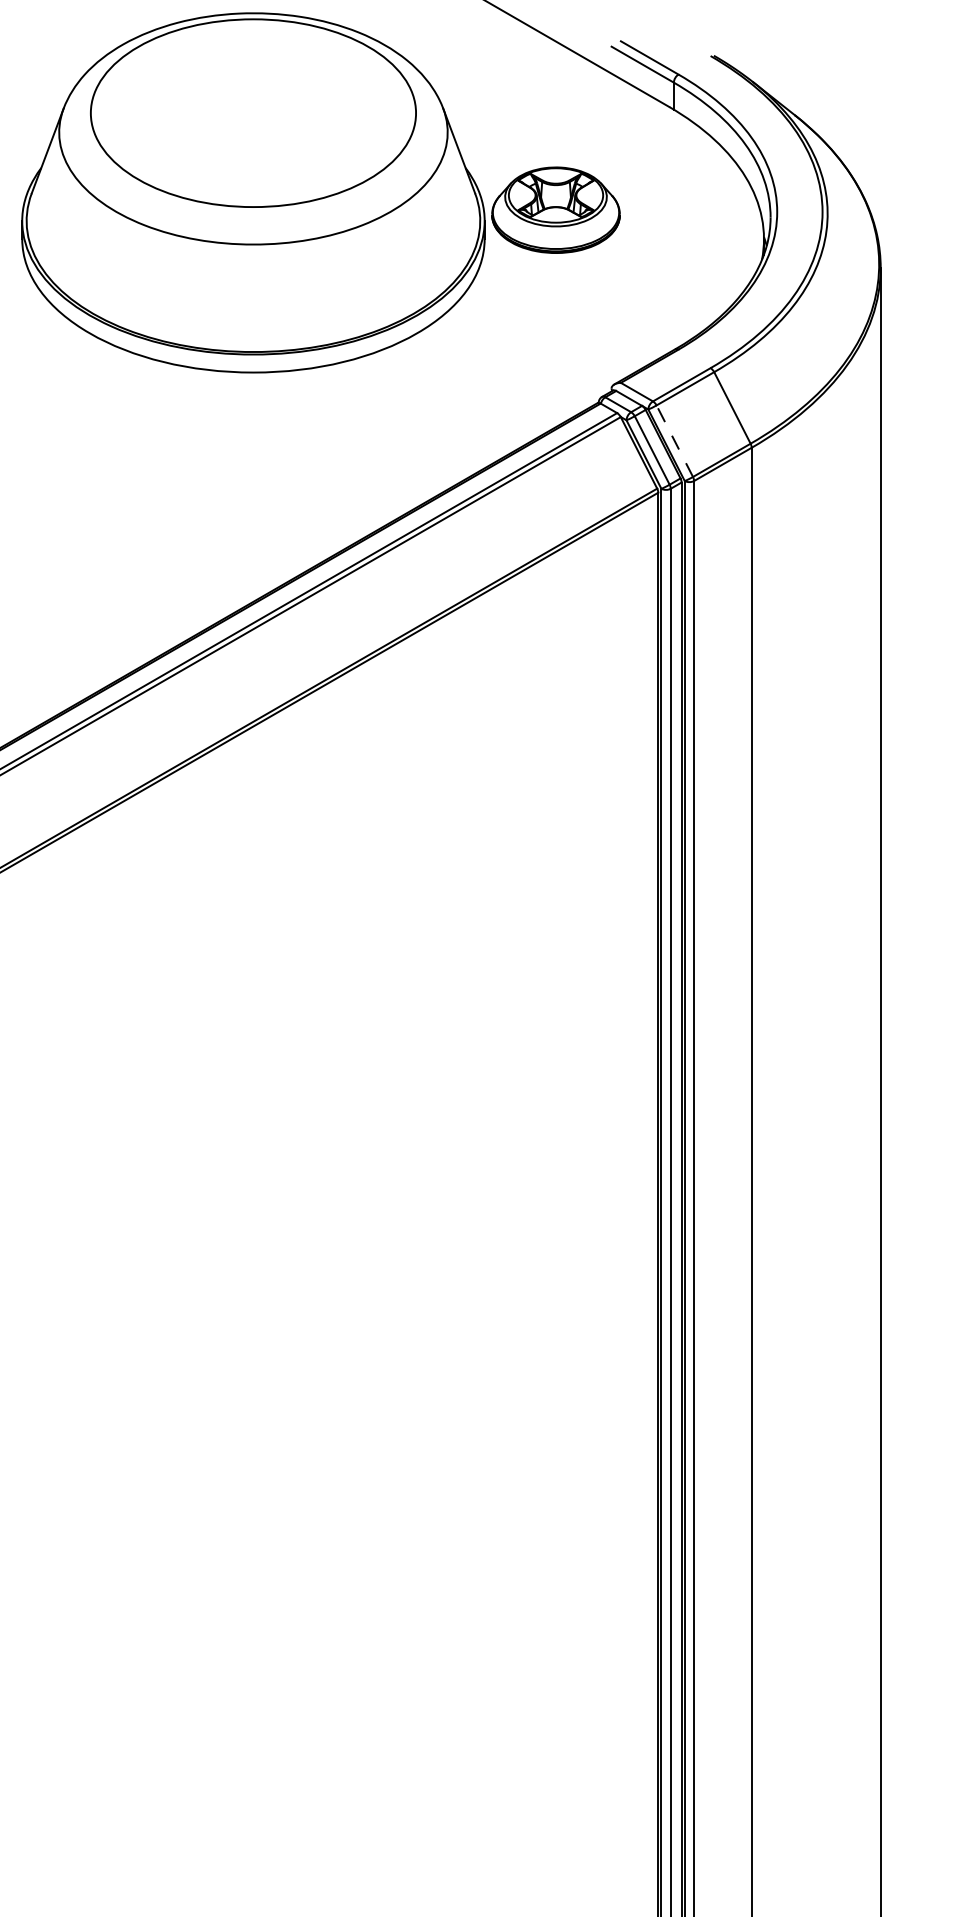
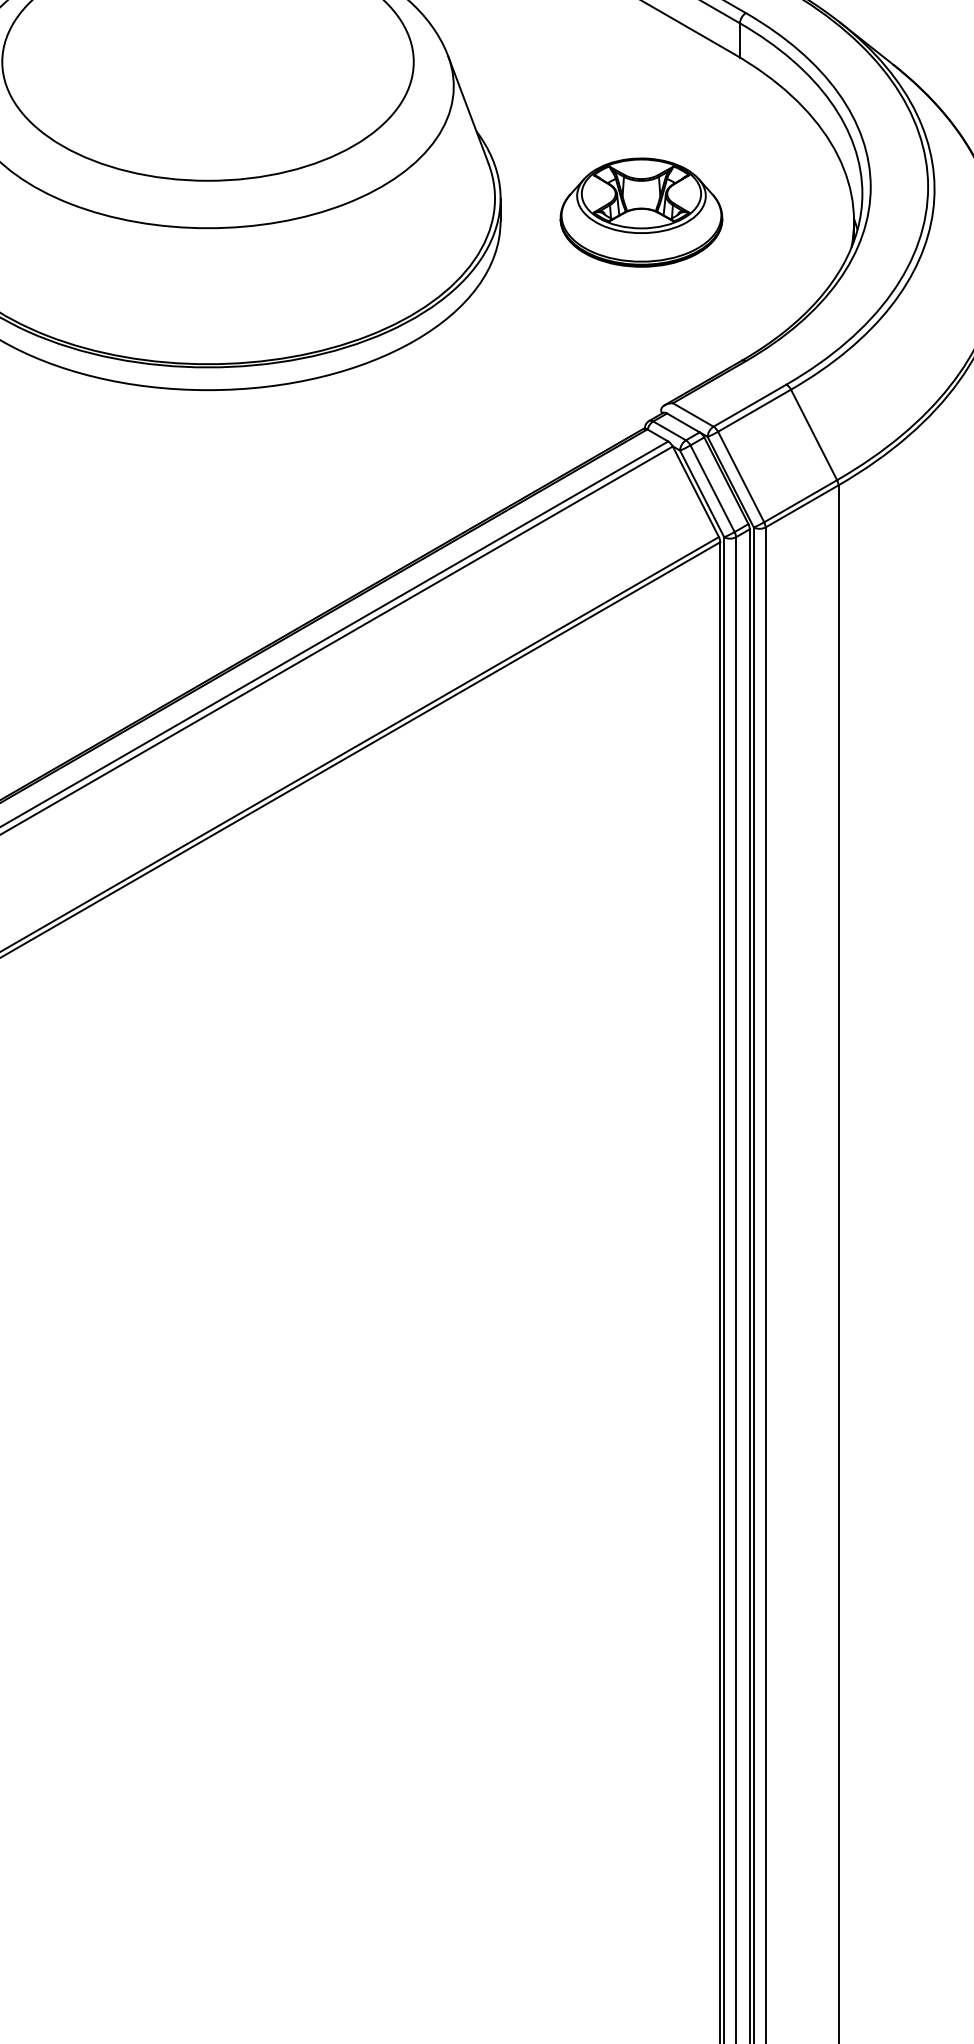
part: (555, 209) -> (640, 211), moved
line: (674, 440) -> (740, 476), dashed -> solid

